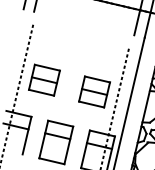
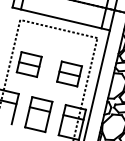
line: (83, 22) -> (60, 18), added
line: (80, 35) -> (58, 28), added

